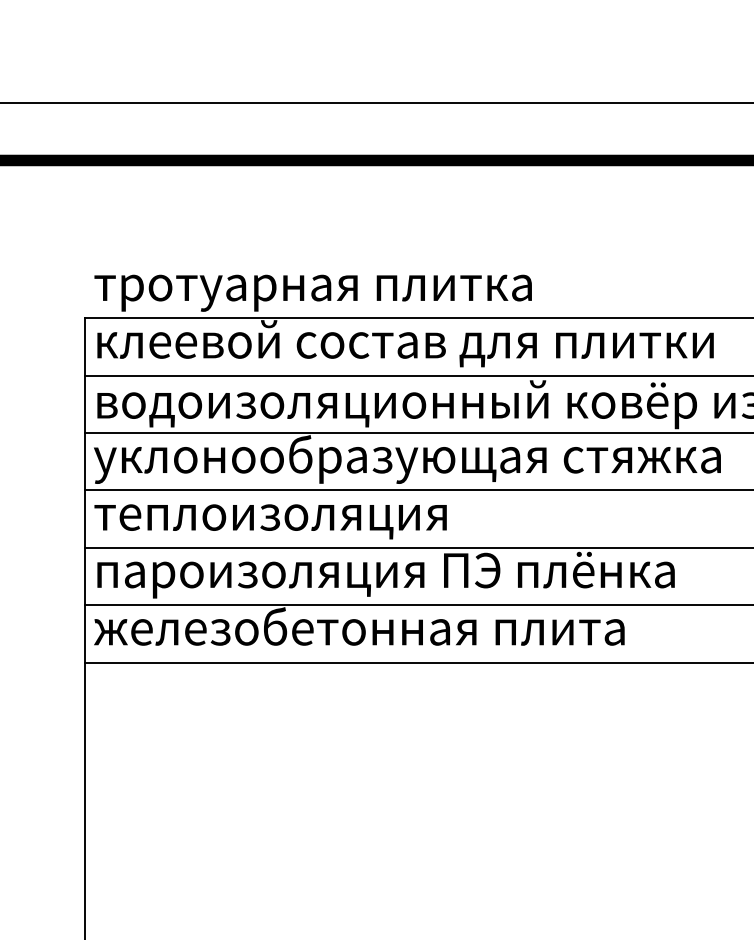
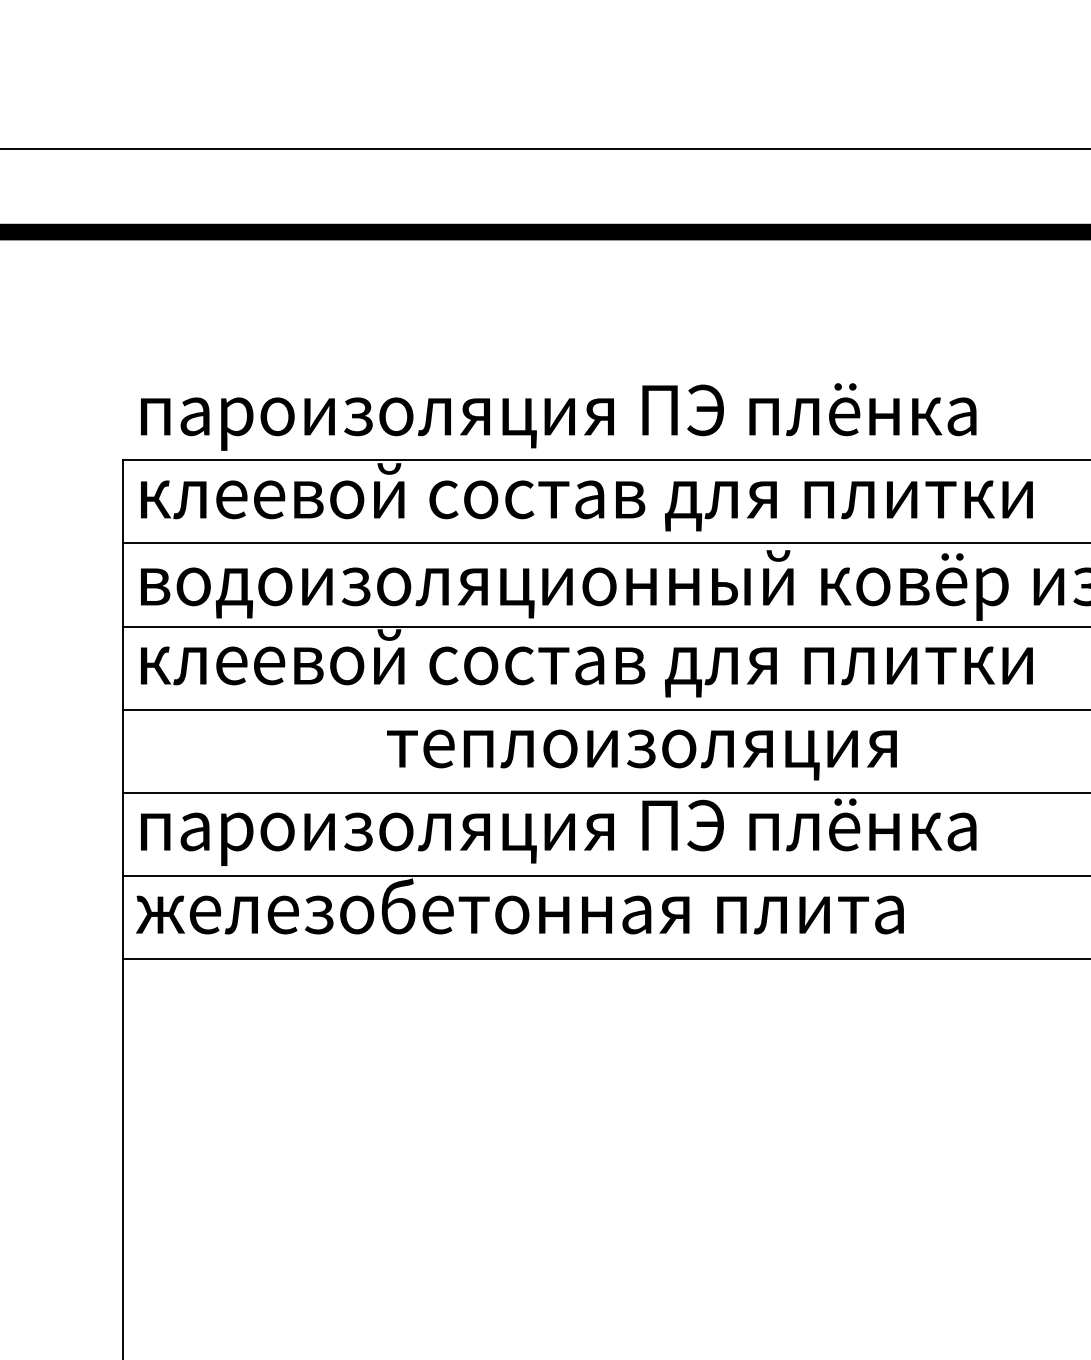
text: (384, 288) -> (556, 417), тротуарная плитка -> пароизоляция ПЭ плёнка
text: (407, 459) -> (589, 664), уклонообразующая стяжка -> клеевой состав для плитки
text: (270, 521) -> (641, 754), moved

